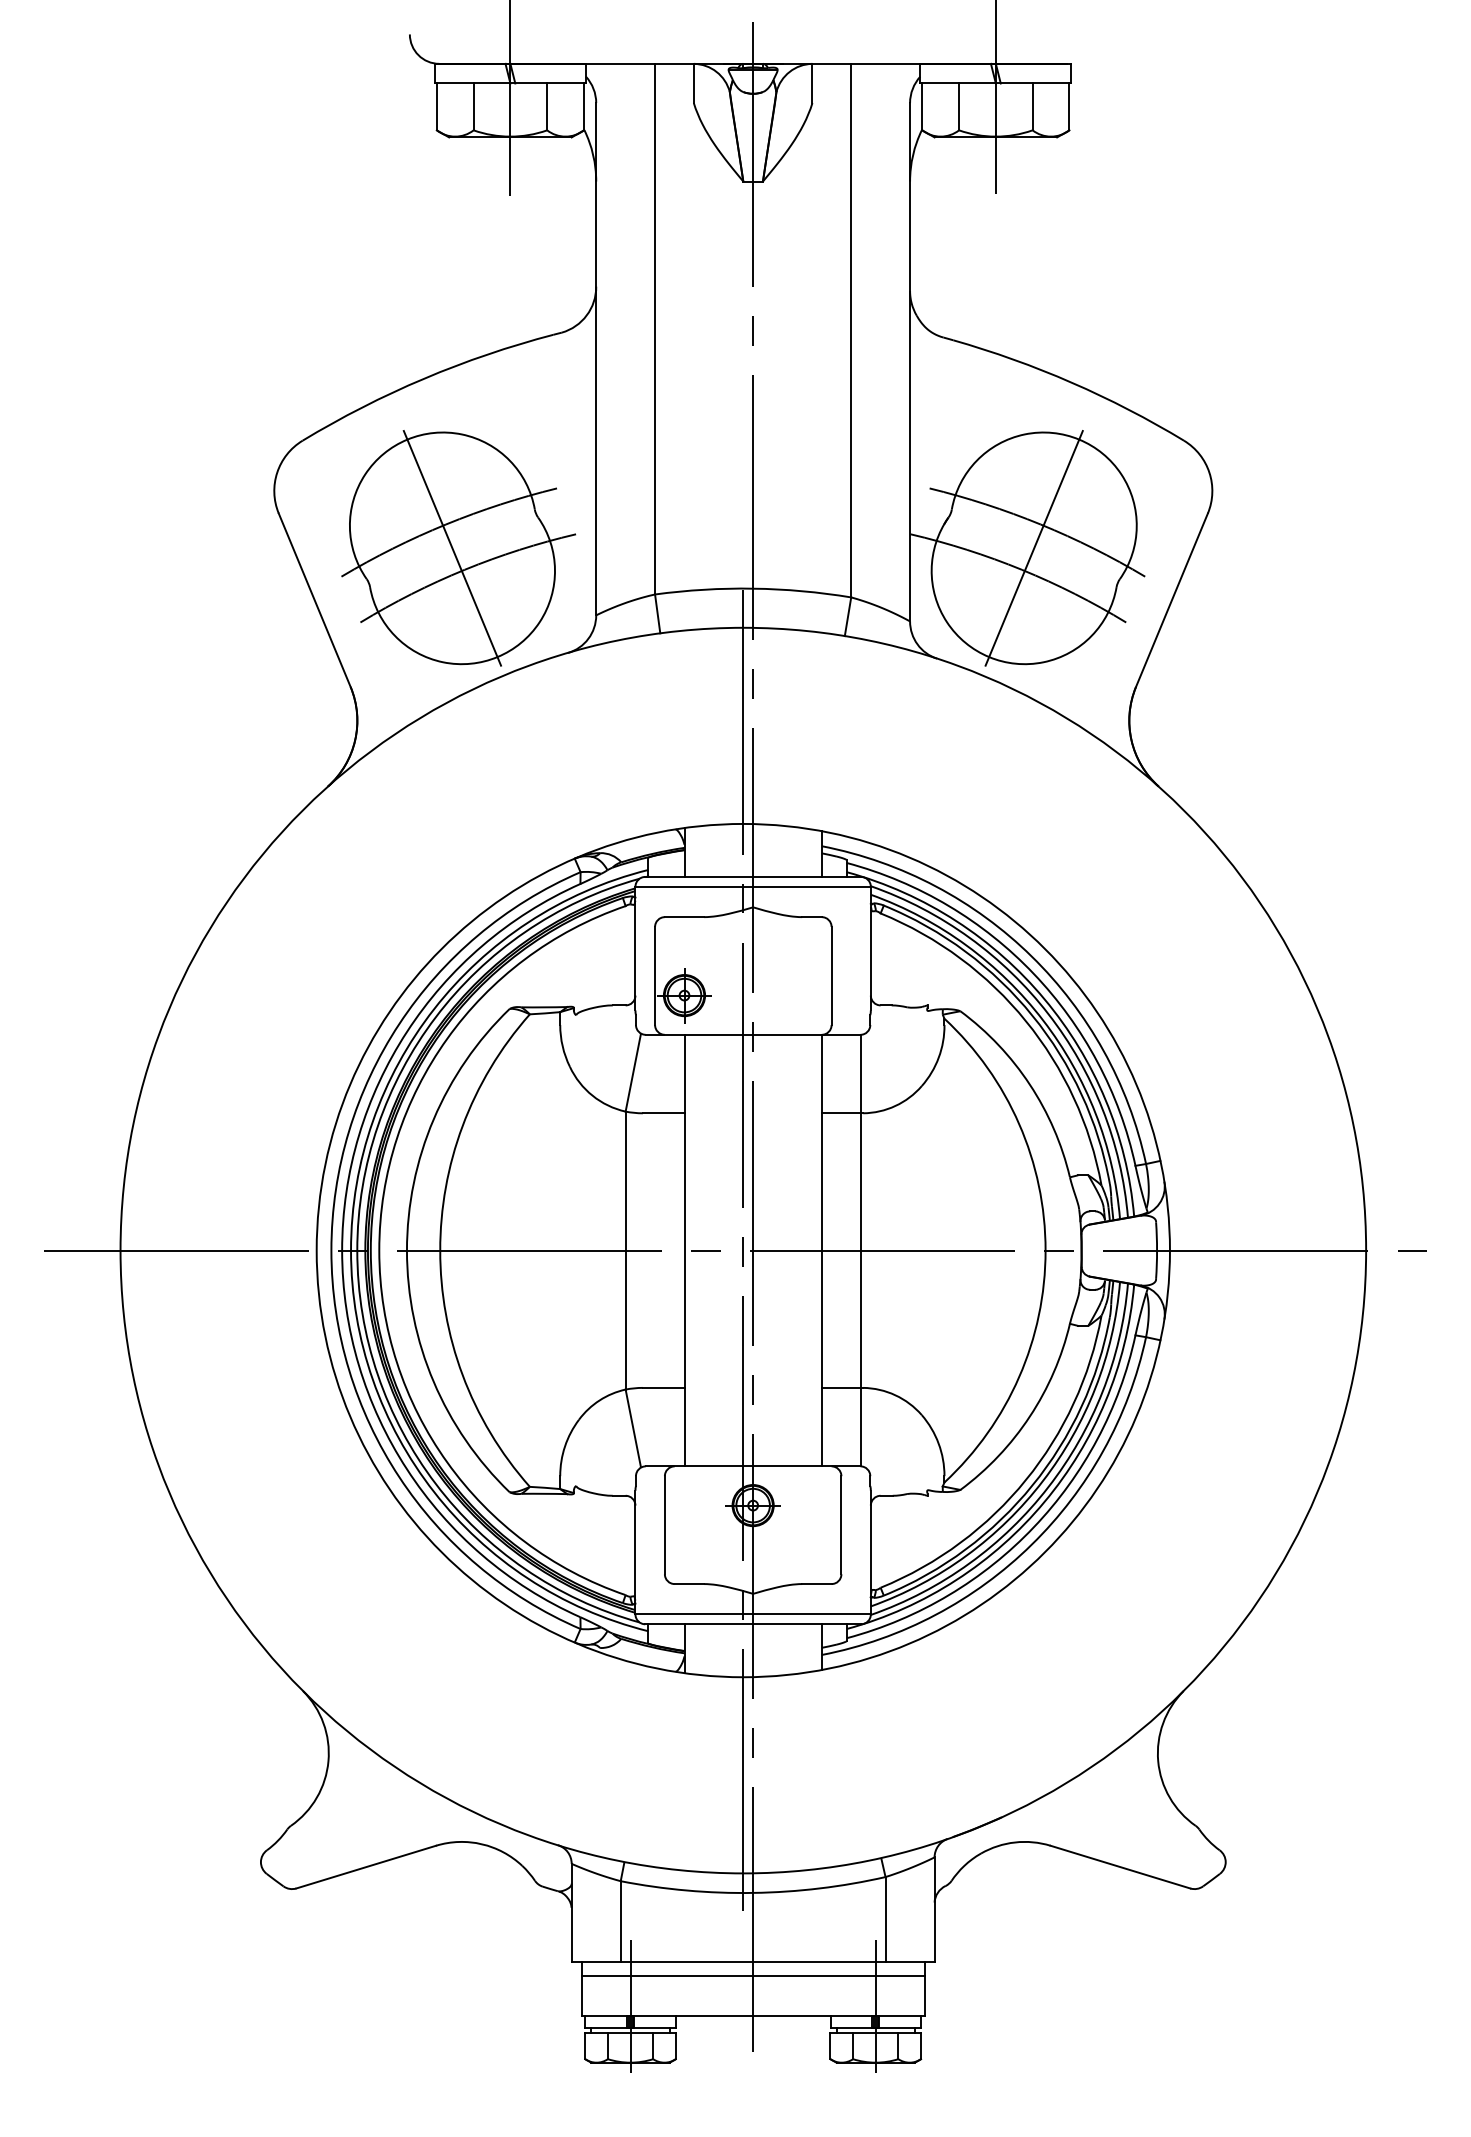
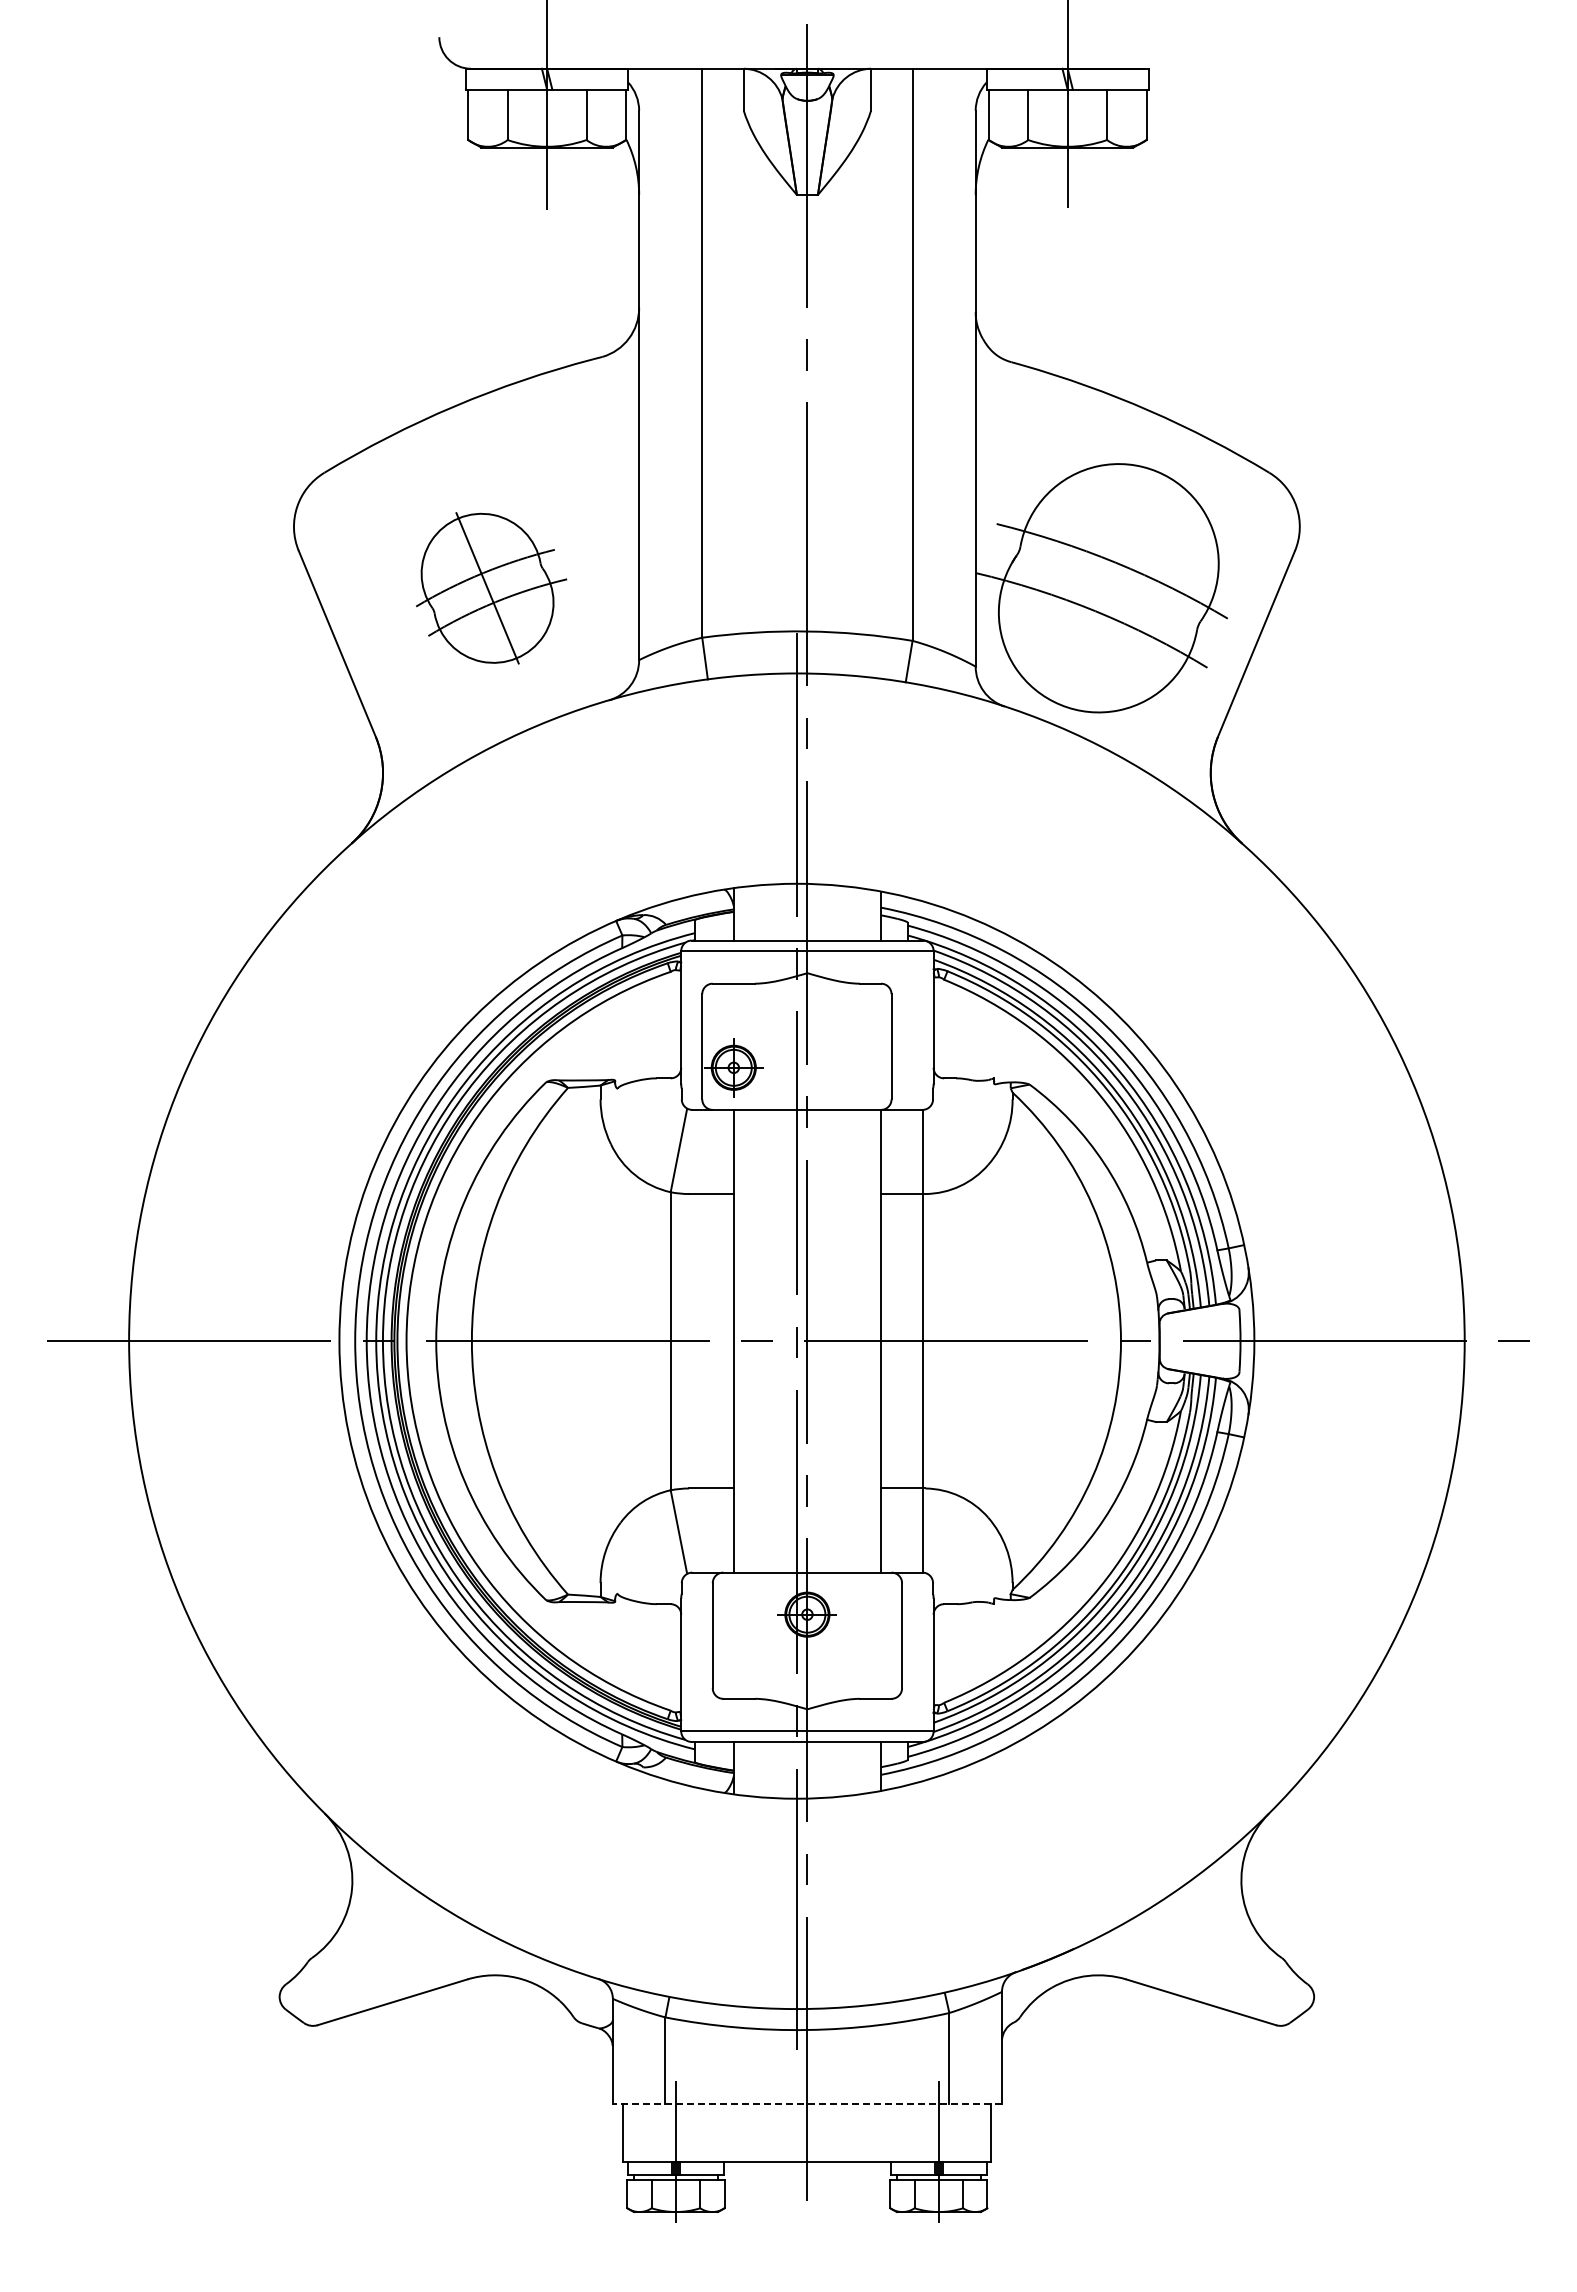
part: (458, 548) -> (491, 588), size x0.6
line: (1033, 548) -> (1108, 588), removed
line: (753, 1961) -> (807, 2103), solid -> dashed
line: (753, 1976) -> (807, 2119), removed

